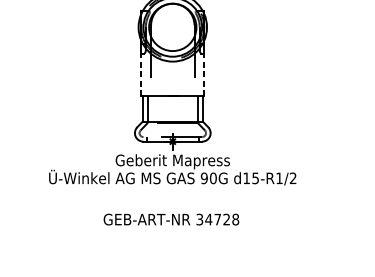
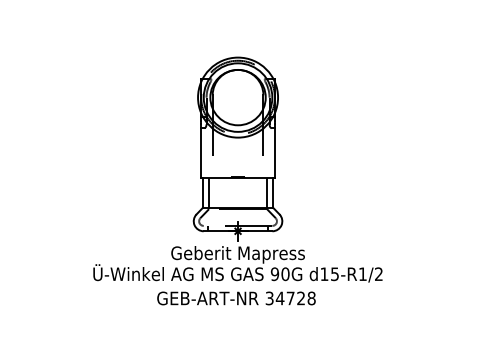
line: (141, 74) -> (201, 152), dashed -> solid
line: (203, 74) -> (274, 152), dashed -> solid
text: (171, 219) -> (236, 298), moved

